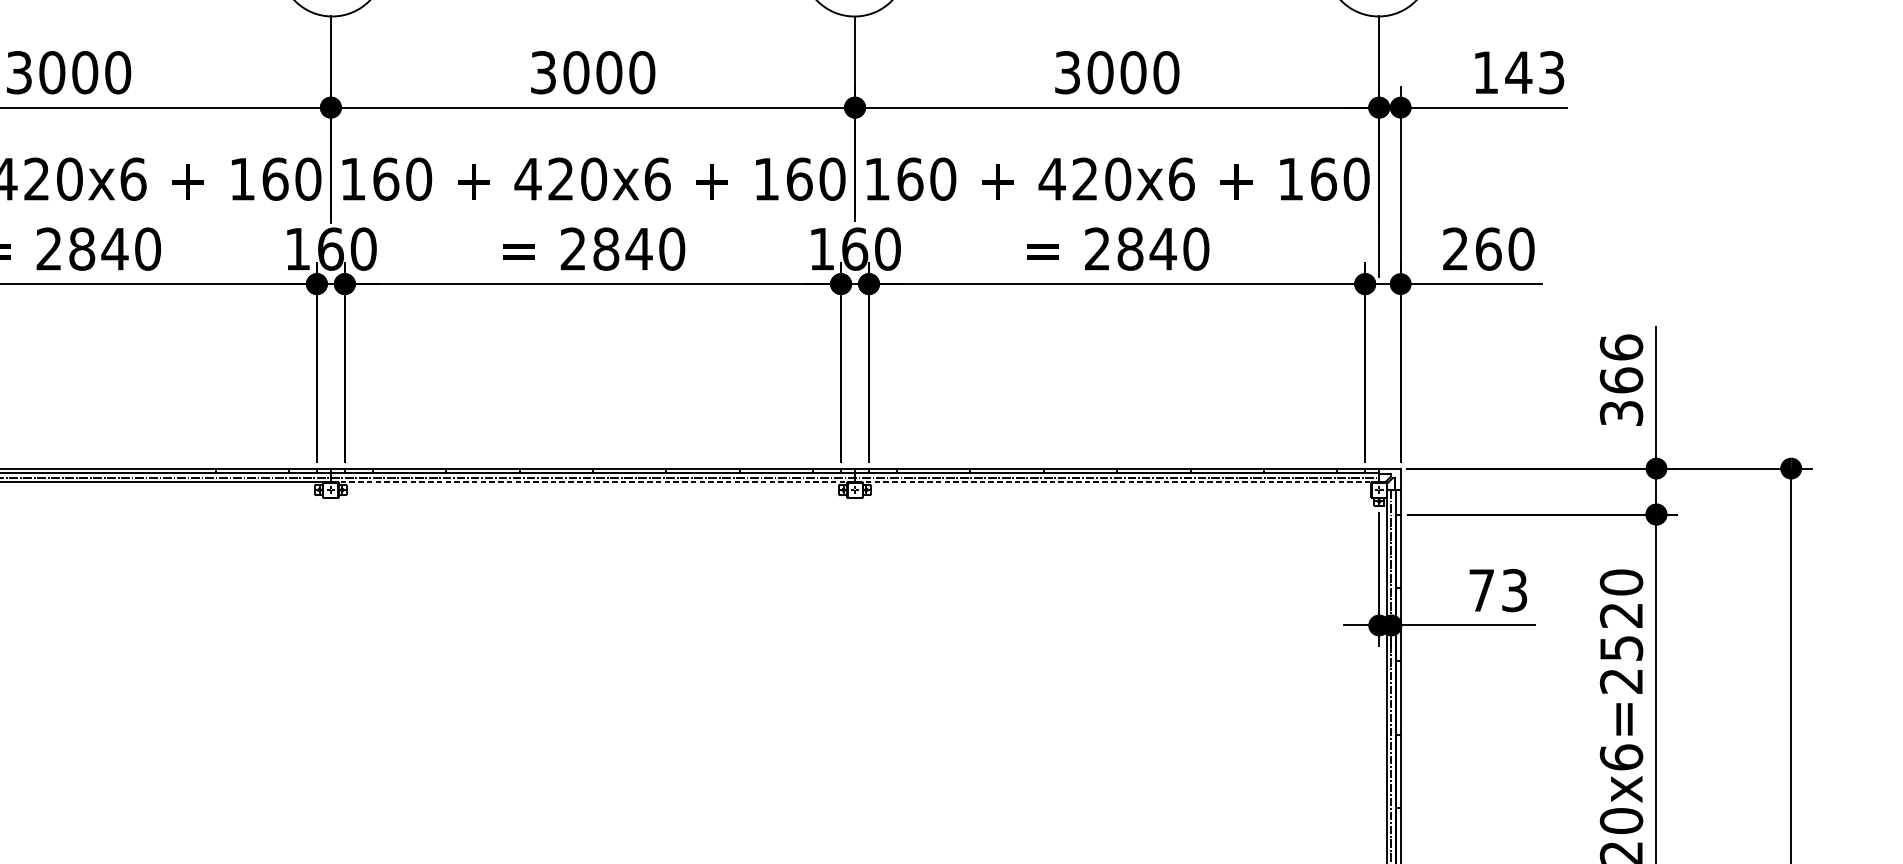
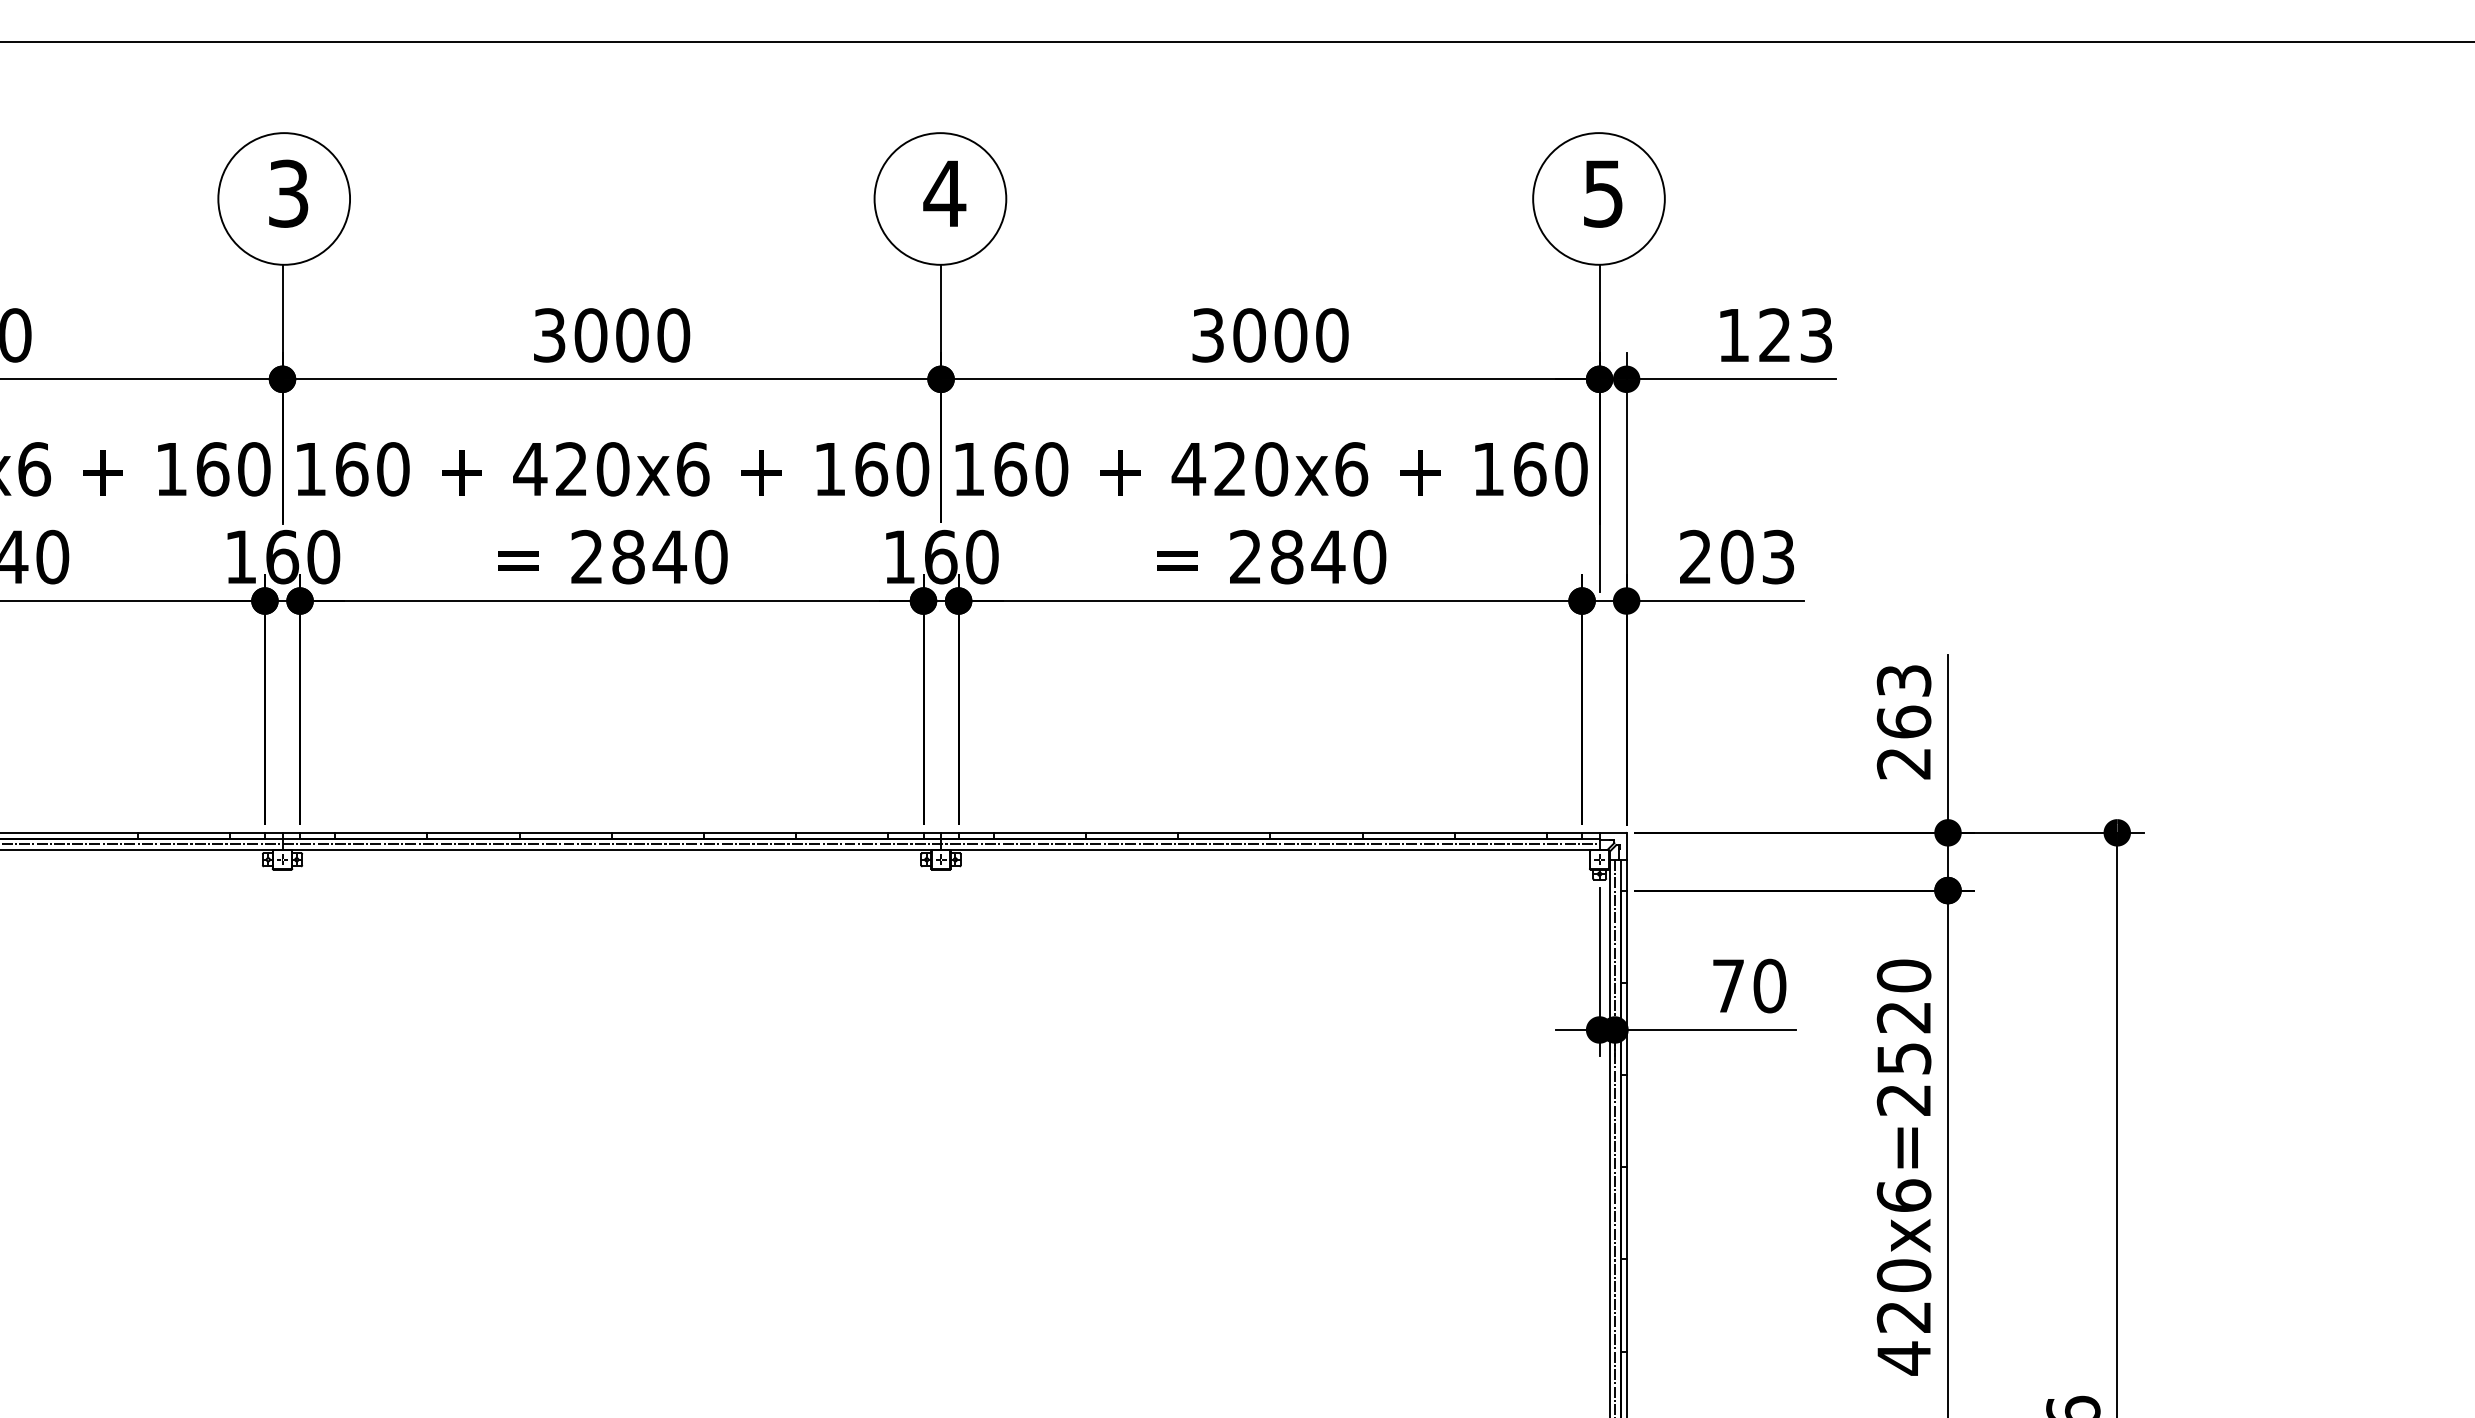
text: (1518, 71) -> (1774, 334), 143 -> 123
text: (1504, 248) -> (1757, 556), 260 -> 203
text: (1621, 379) -> (1903, 721), 366 -> 263
line: (855, 481) -> (941, 849), dashed -> solid
text: (1514, 590) -> (1769, 985), 73 -> 70

